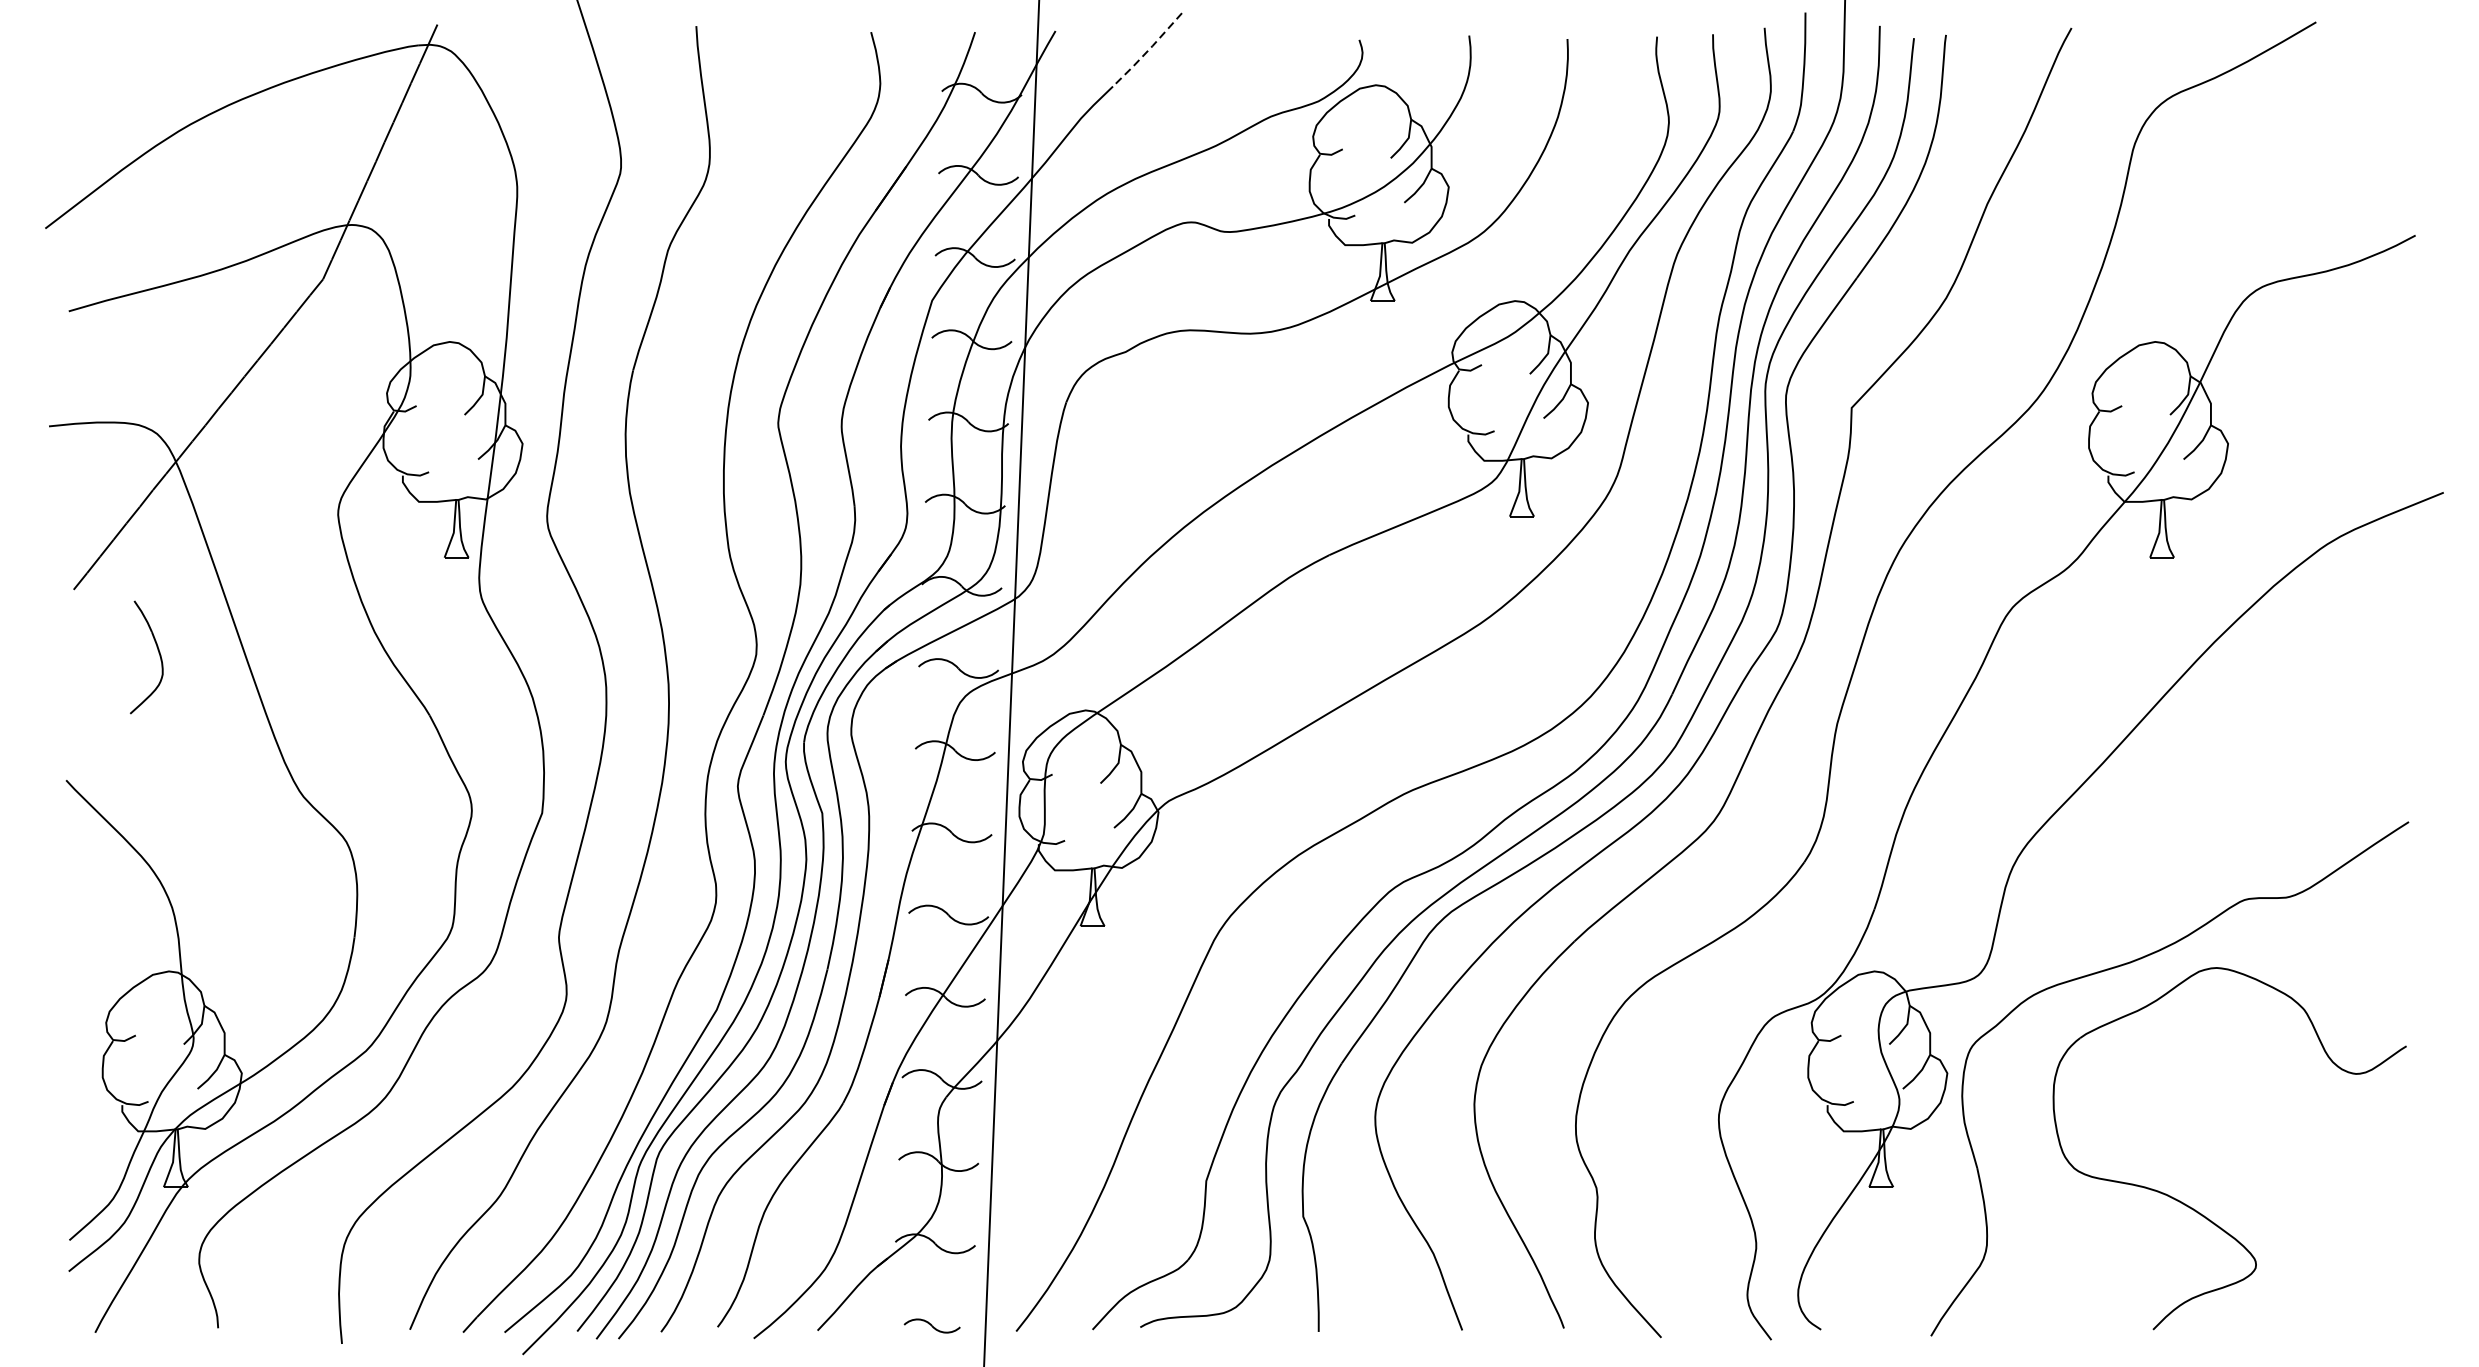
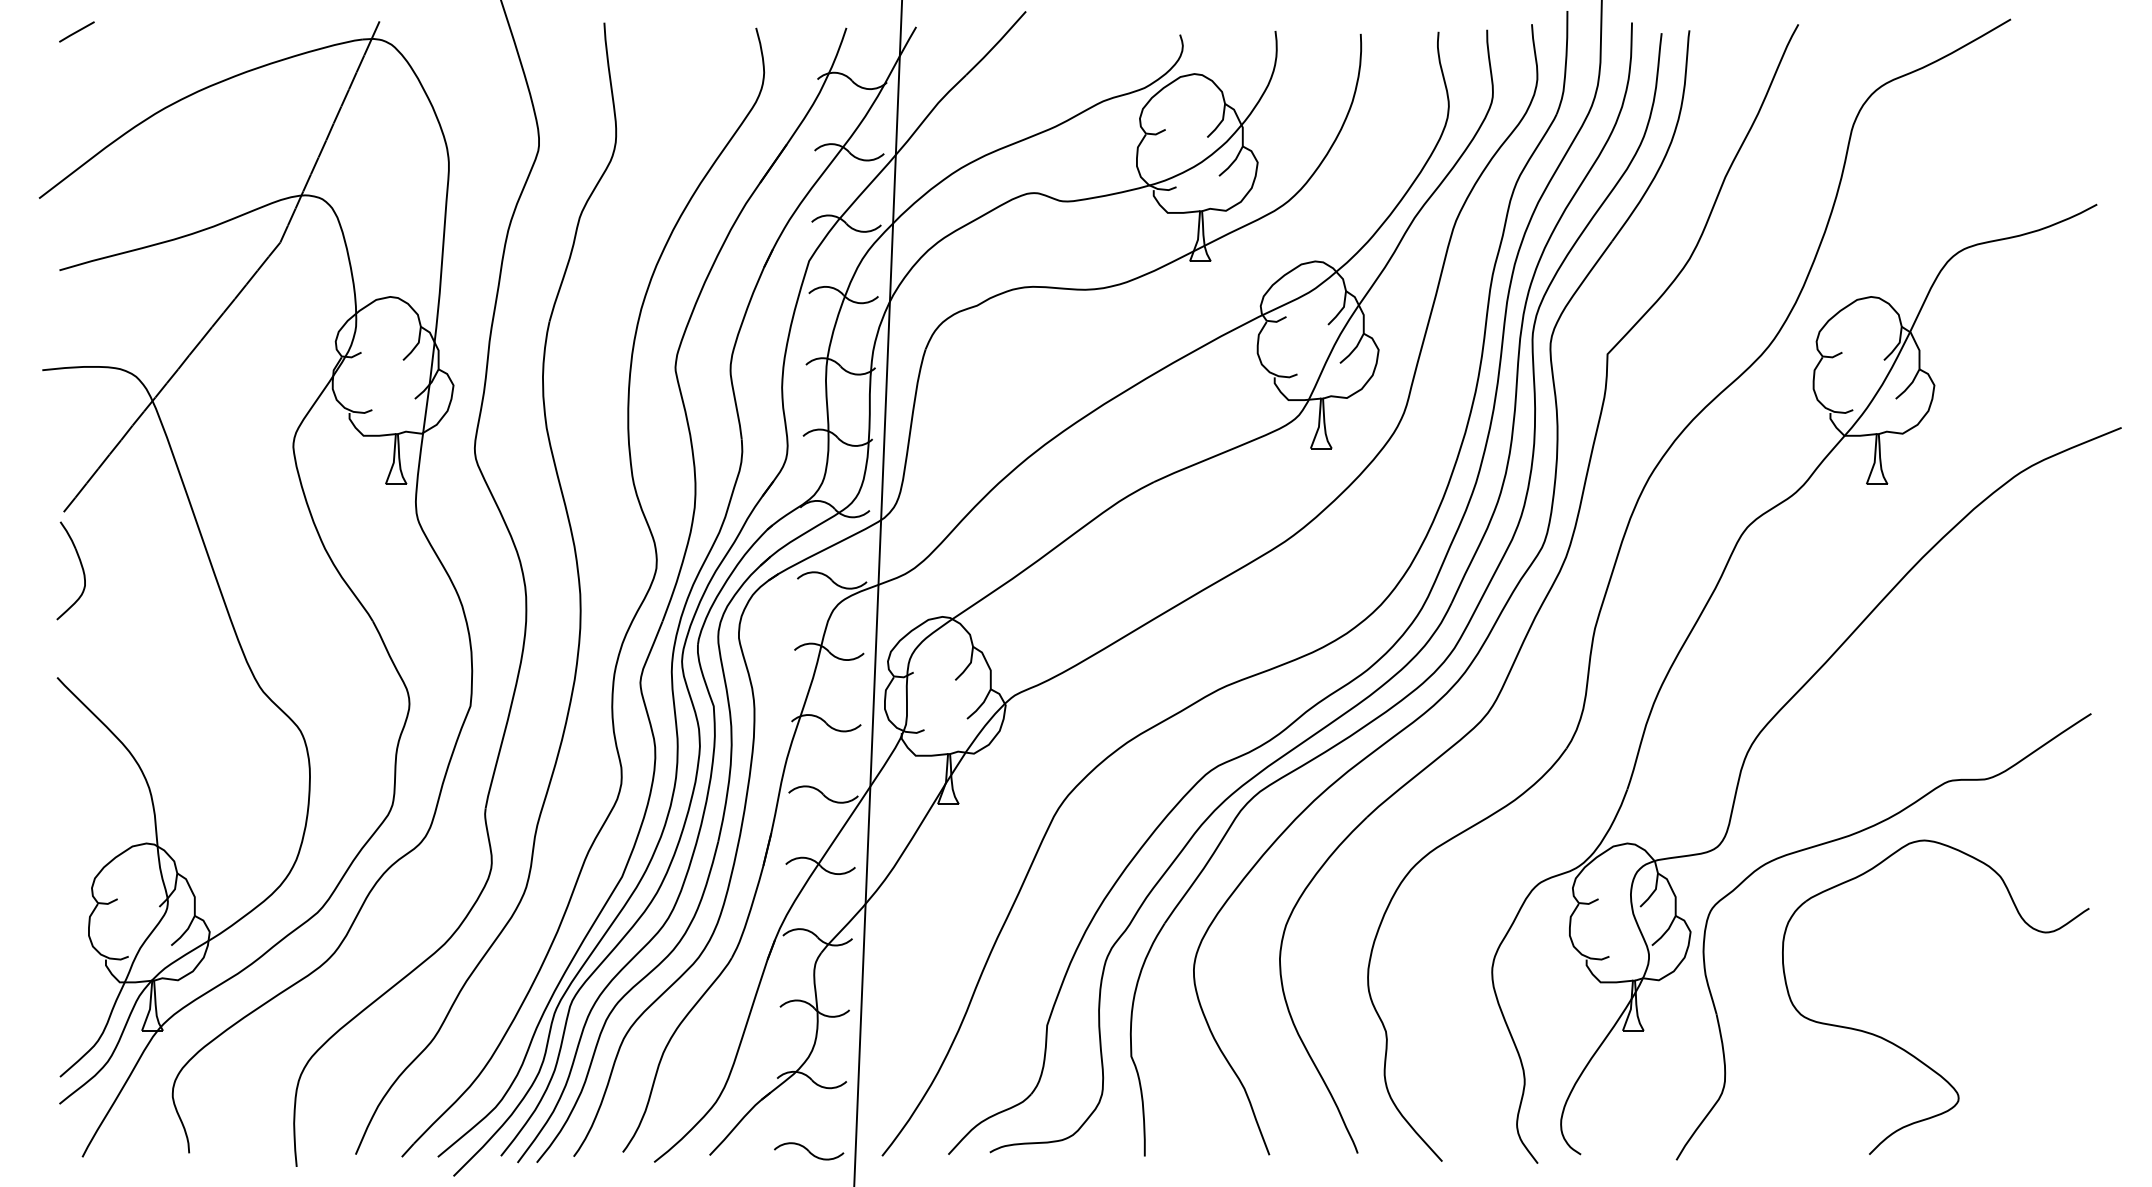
line: (88, 36) -> (76, 31), added
line: (1147, 51) -> (996, 44), dashed -> solid
part: (157, 651) -> (80, 565), moved
part: (932, 1326) -> (809, 1151), size x1.43

